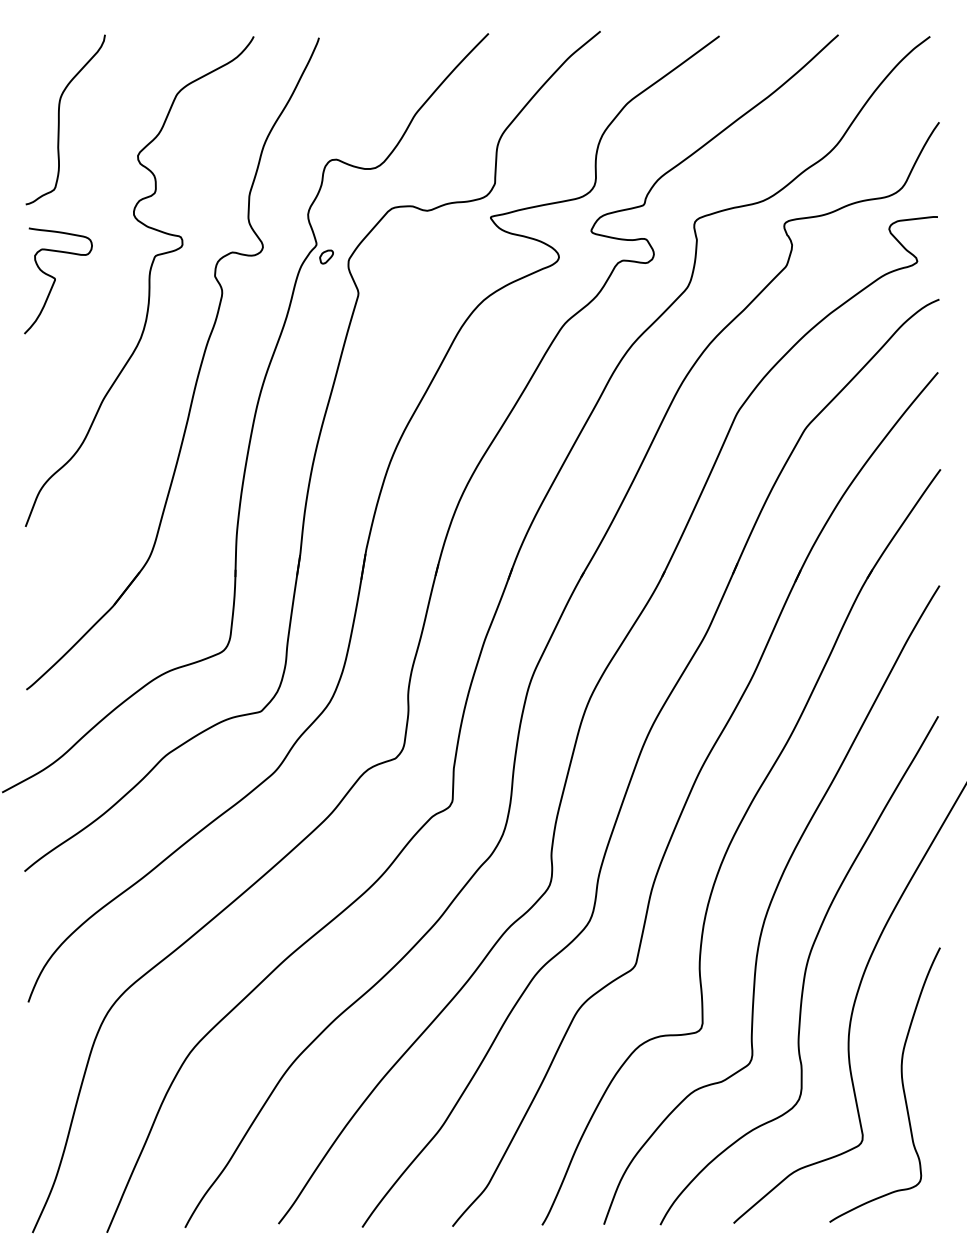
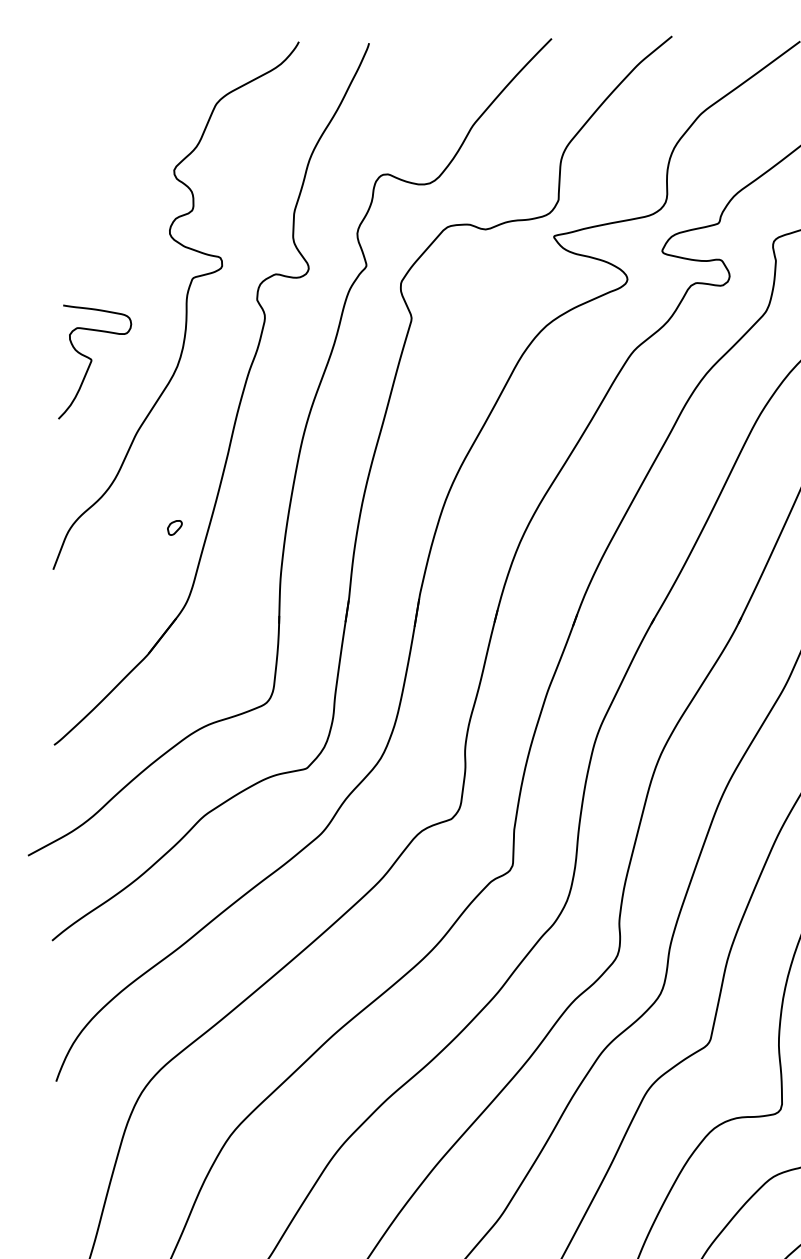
curve: (59, 119) -> (89, 131), removed
part: (326, 256) -> (174, 527), moved
curve: (55, 280) -> (91, 361), moved

